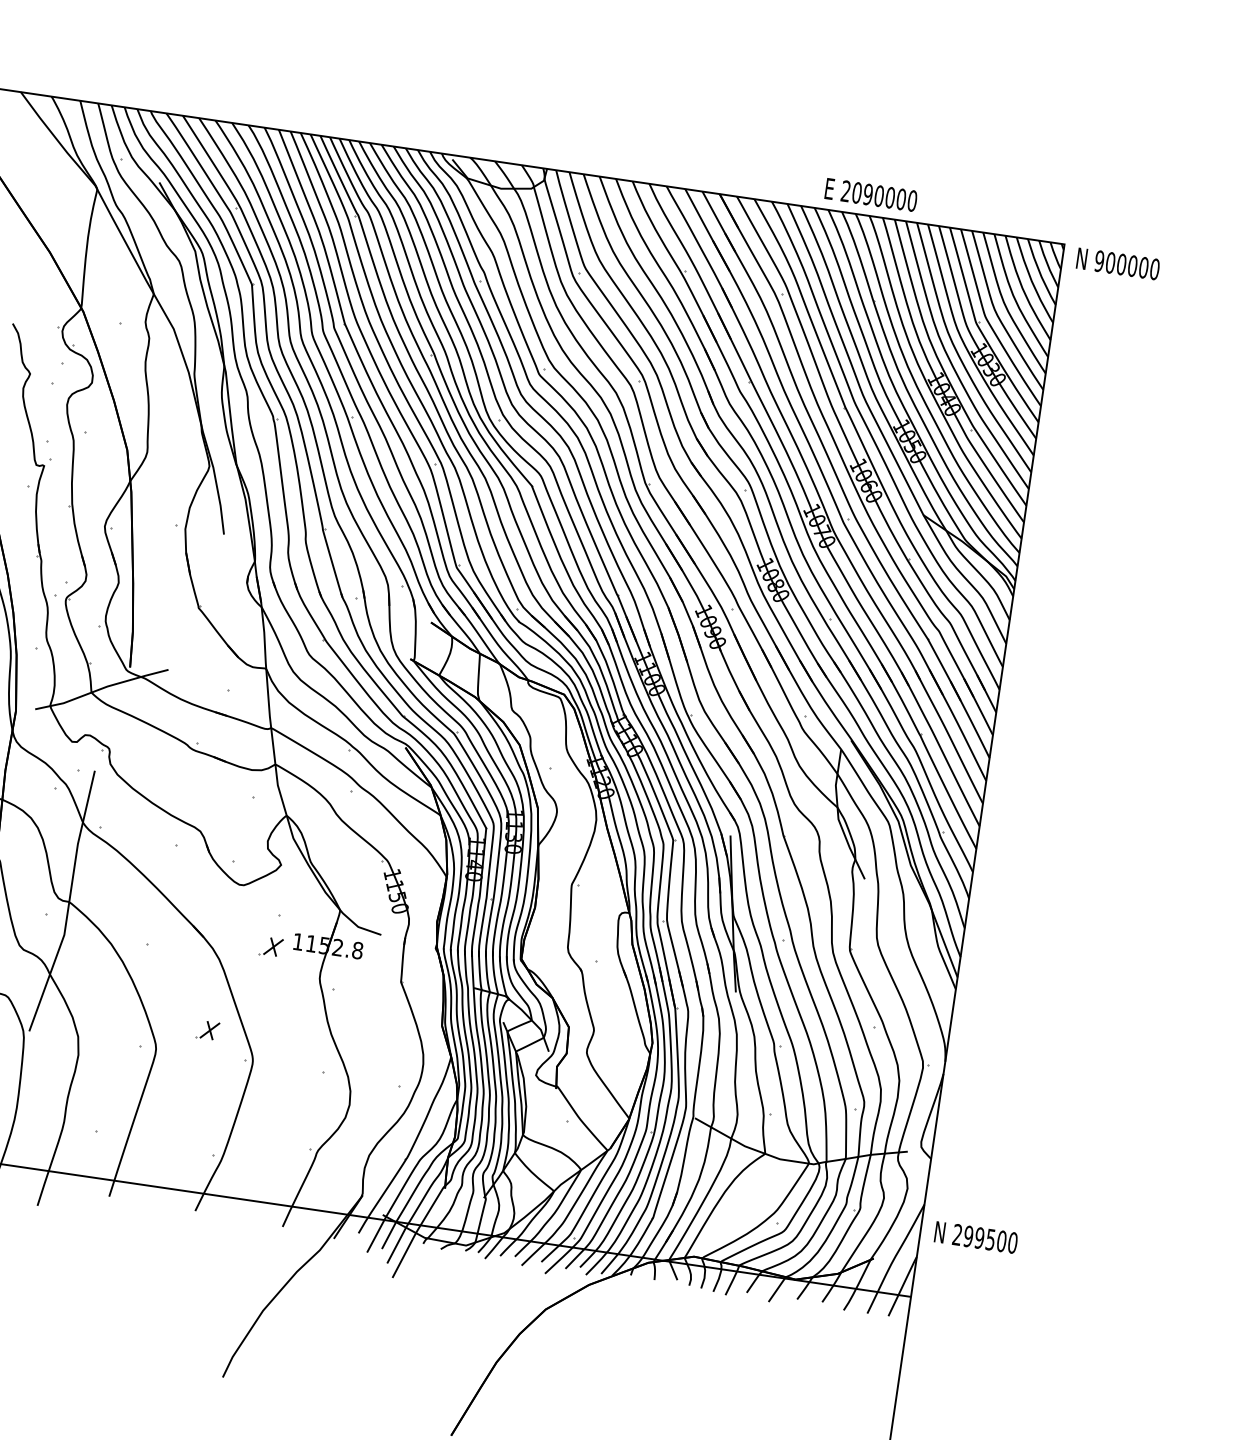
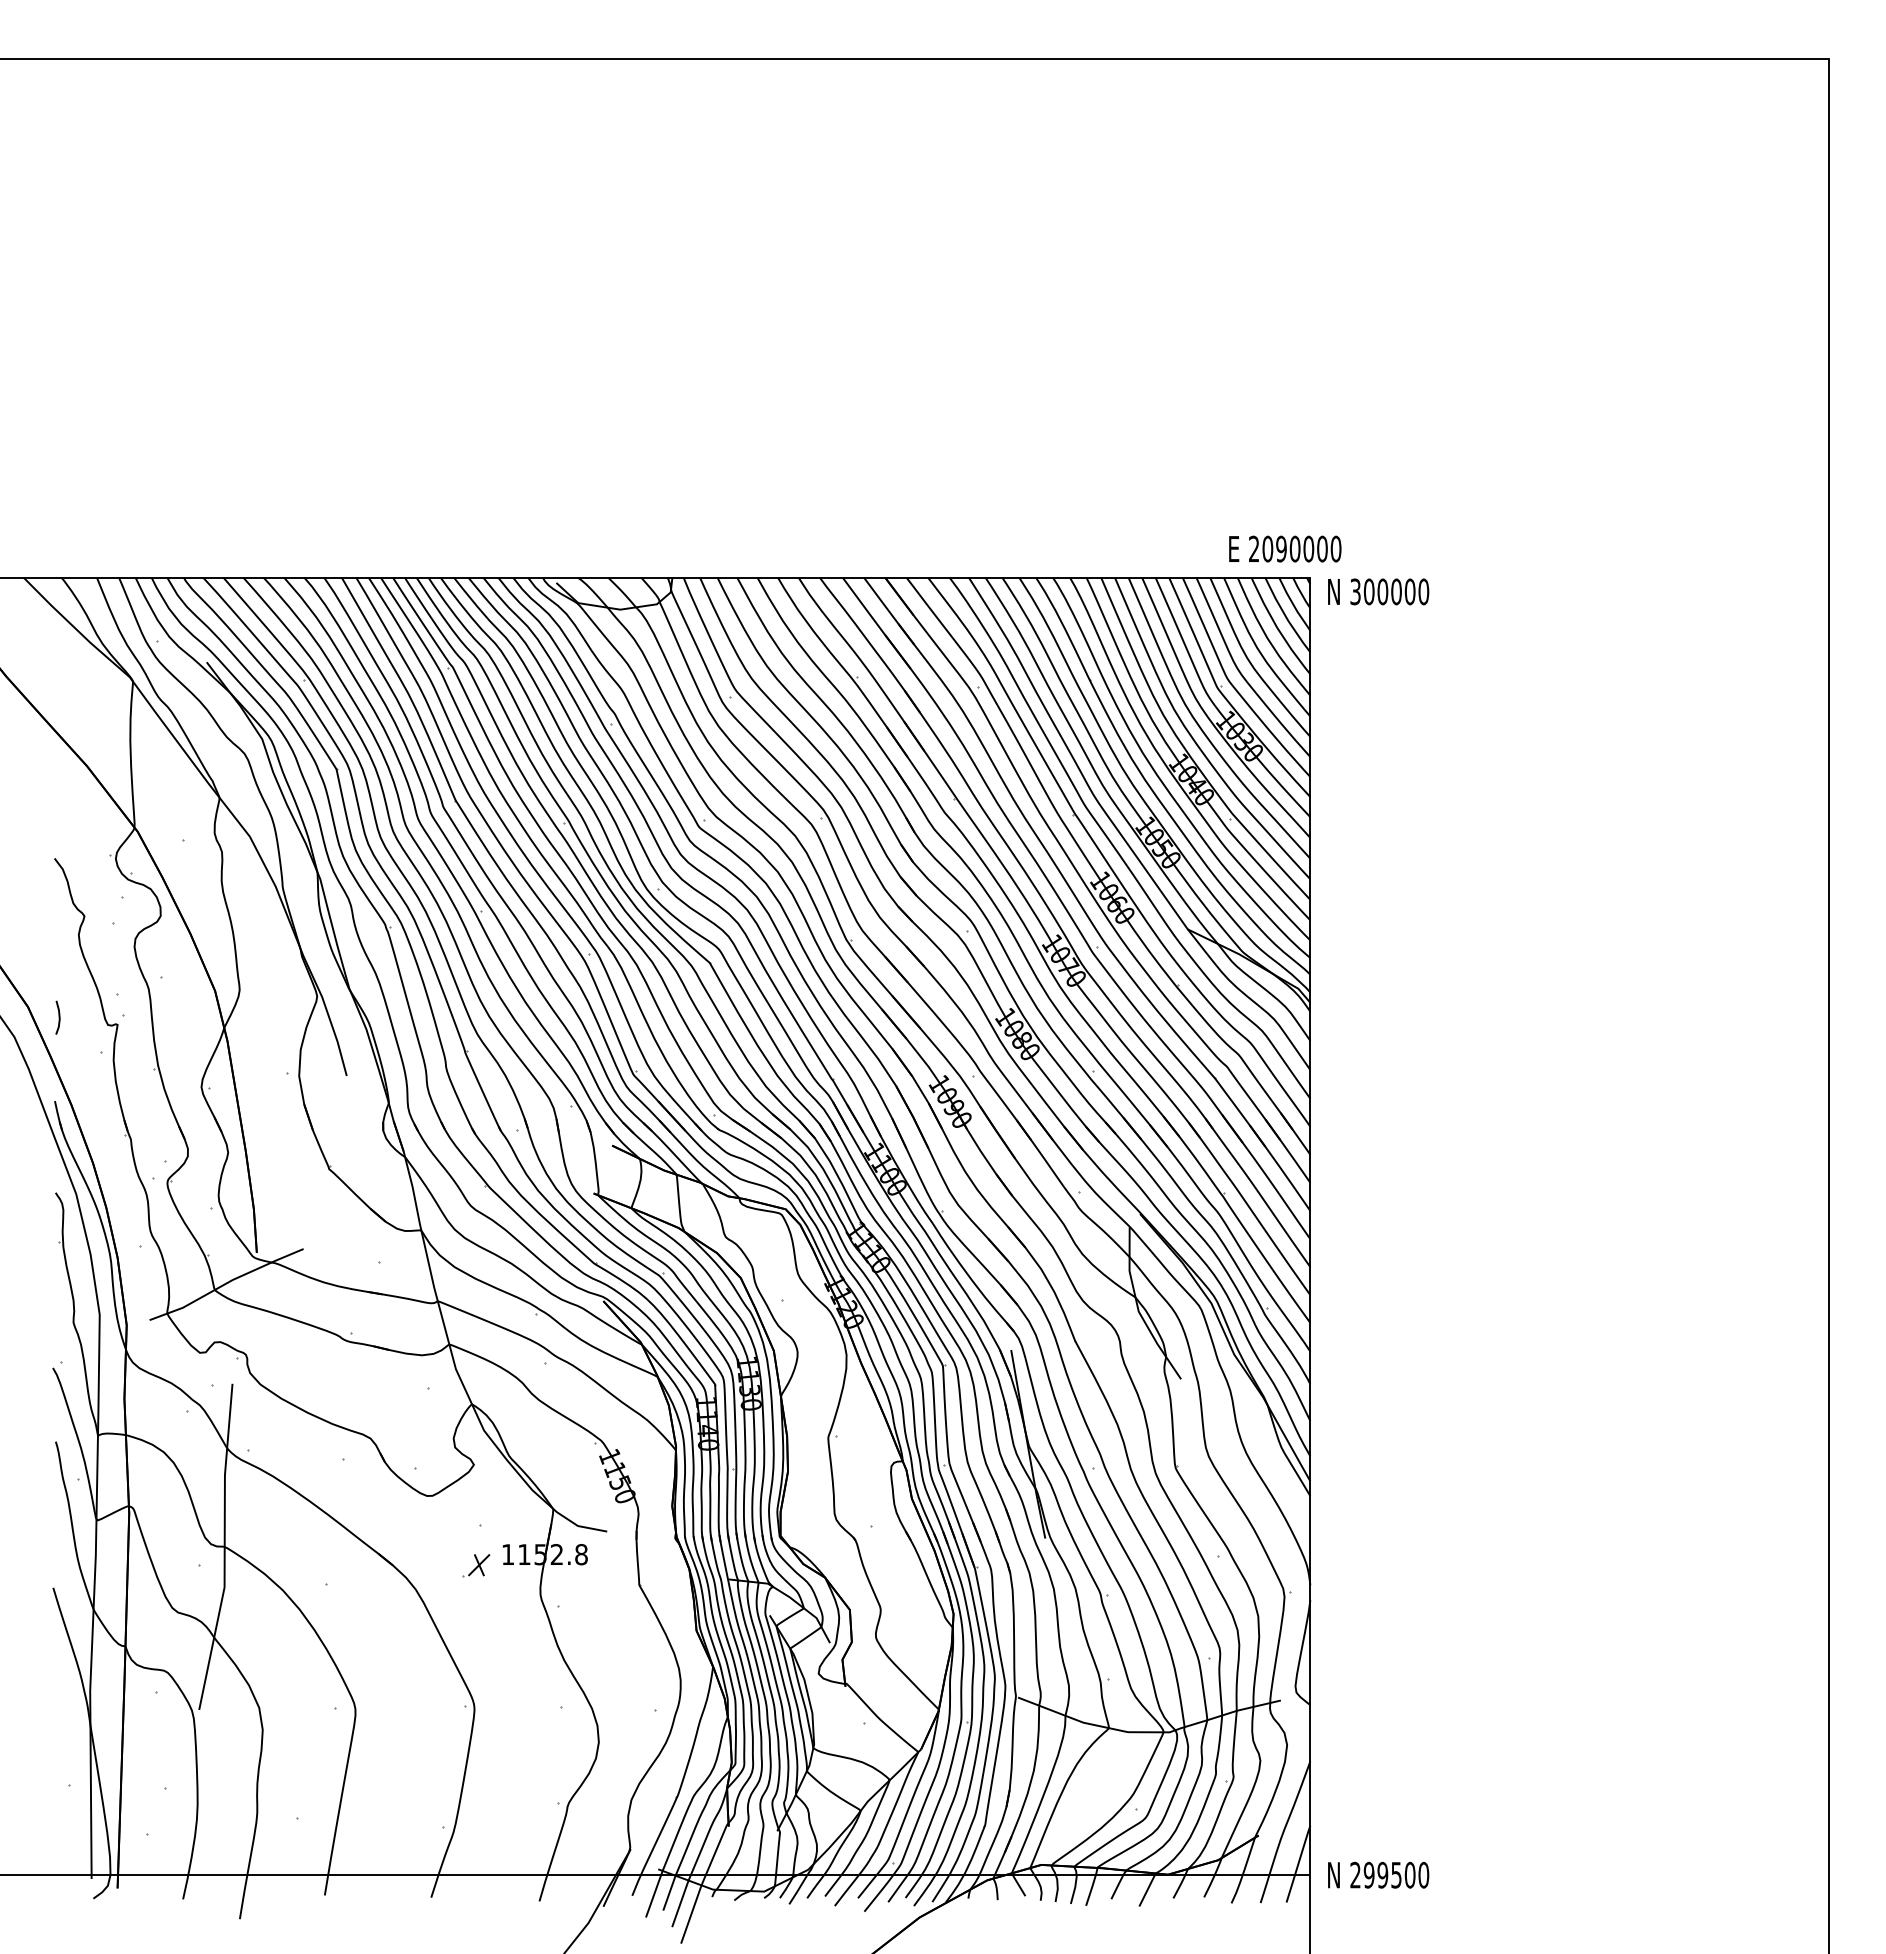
text: (871, 194) -> (1285, 548), moved
text: (1099, 260) -> (1355, 591), 900000 -> 300000
part: (207, 1030) -> (414, 1677), removed
text: (976, 1237) -> (1378, 1874), moved

